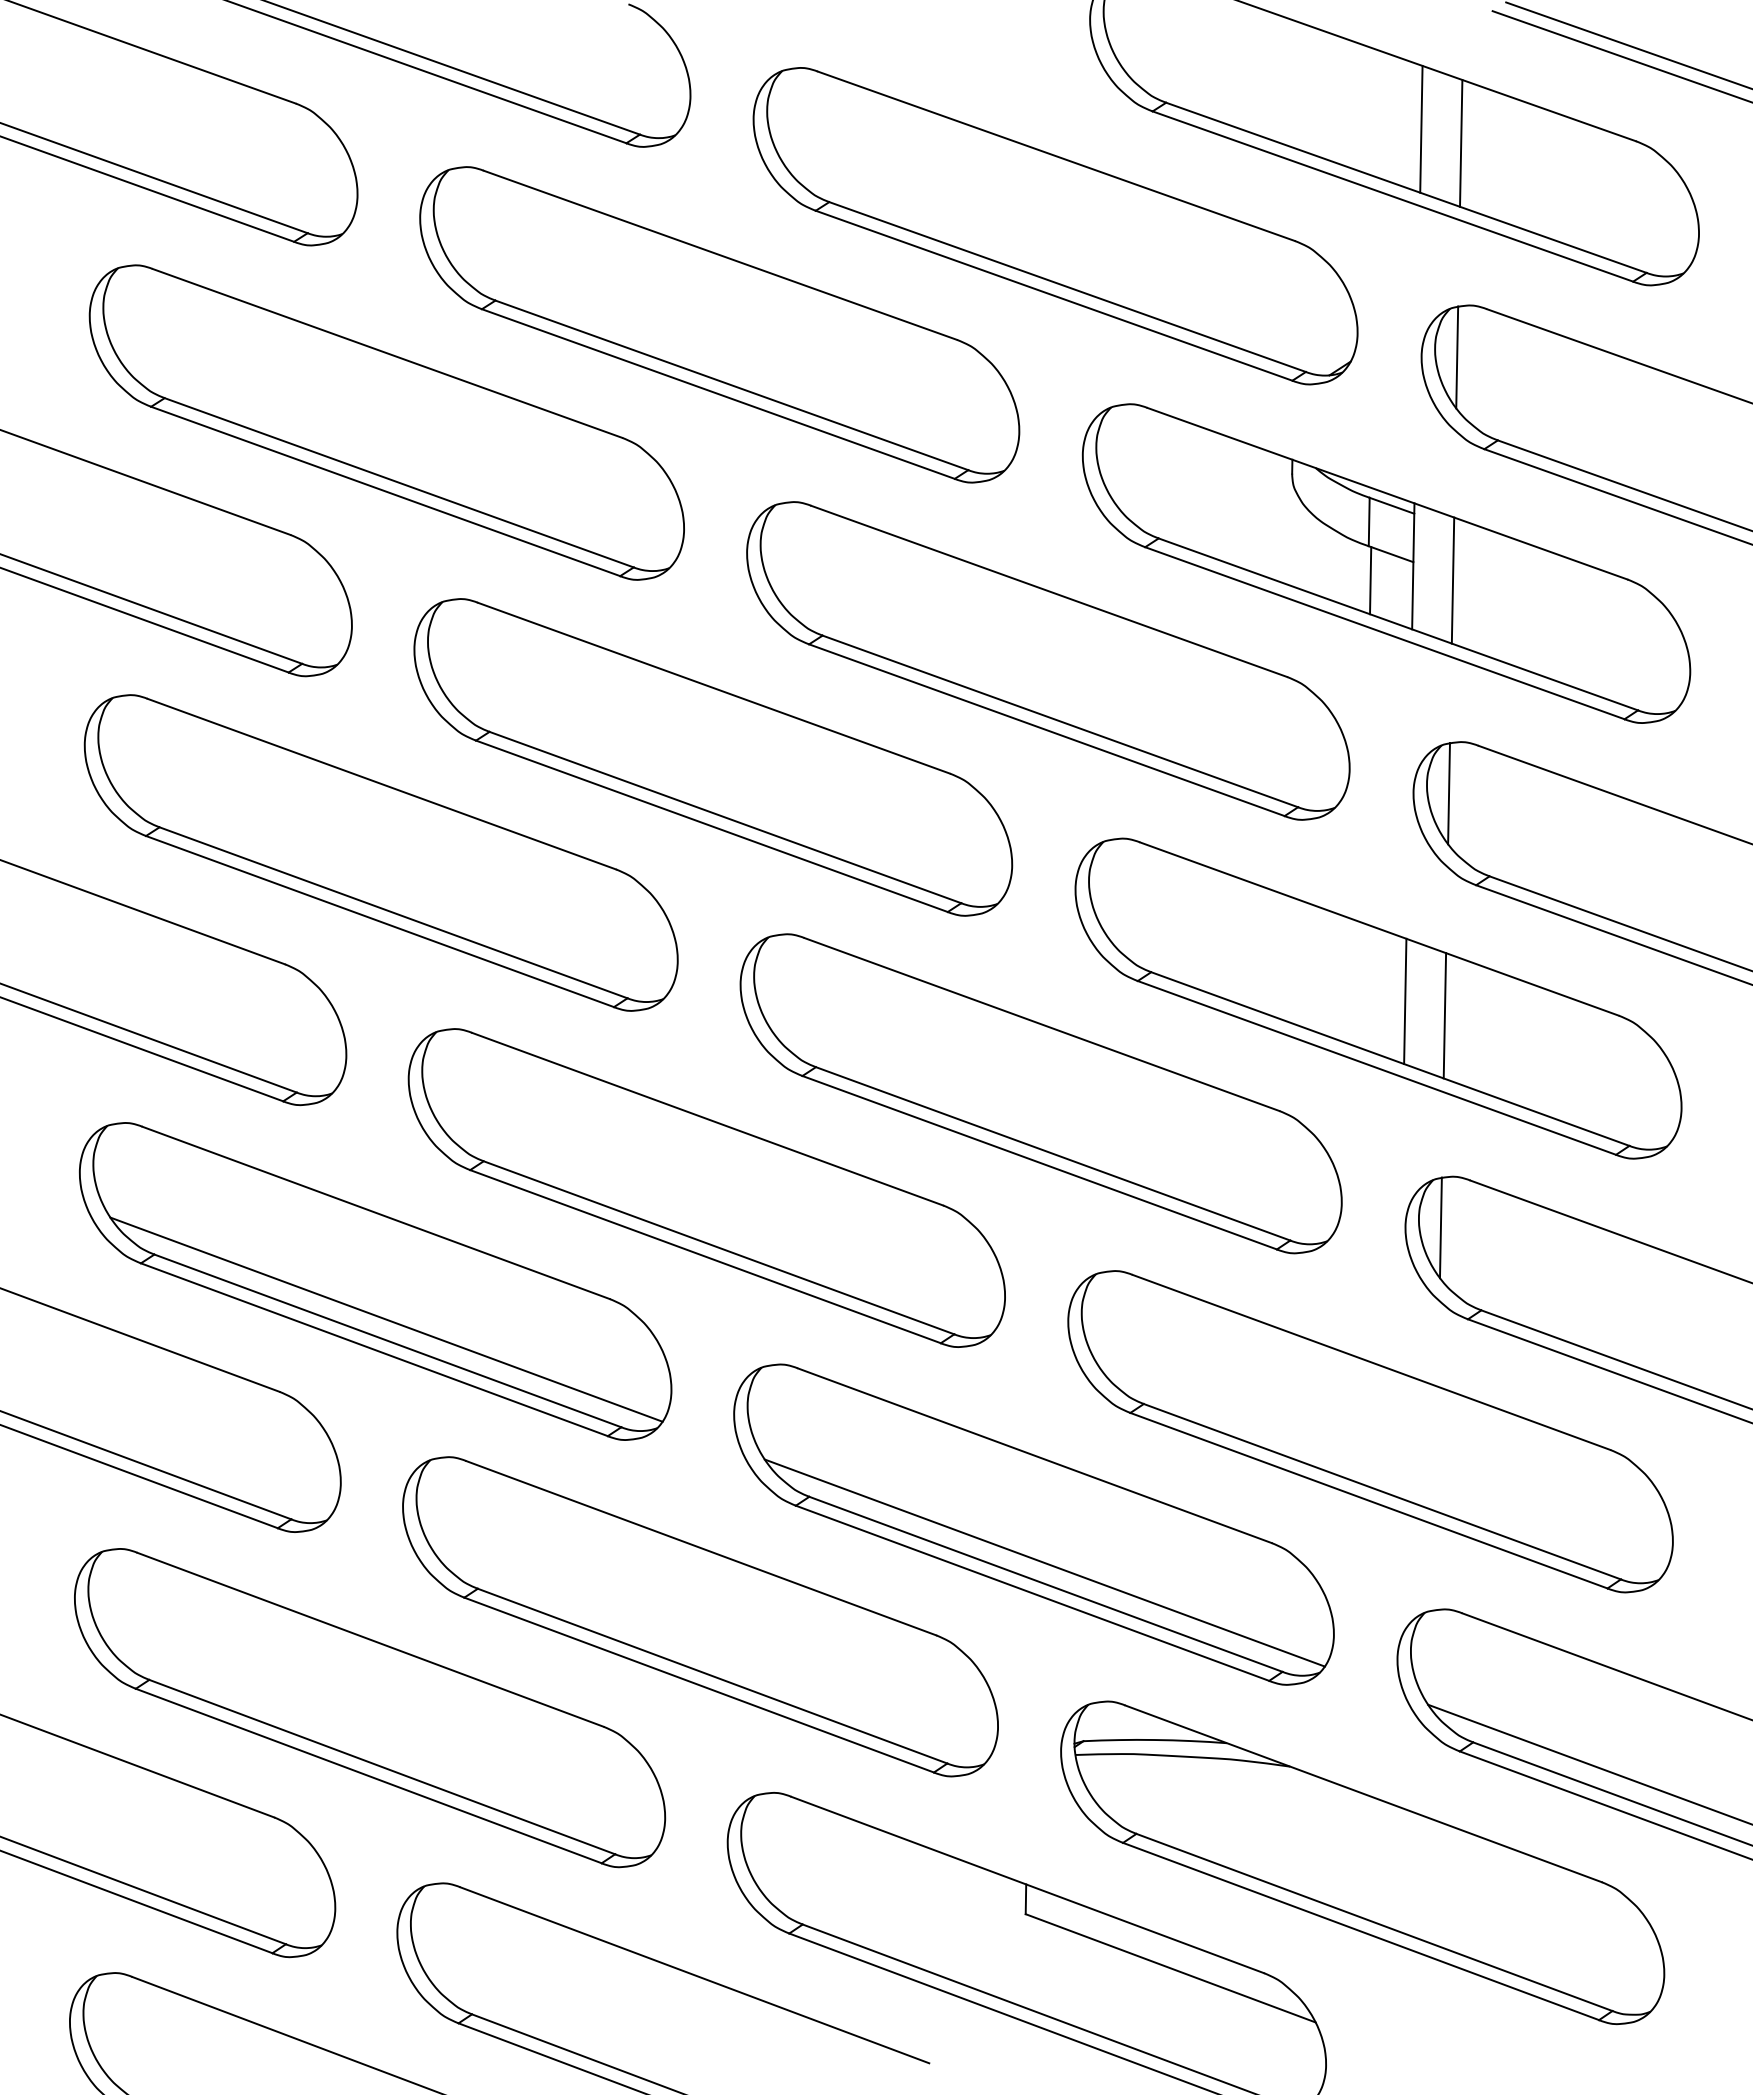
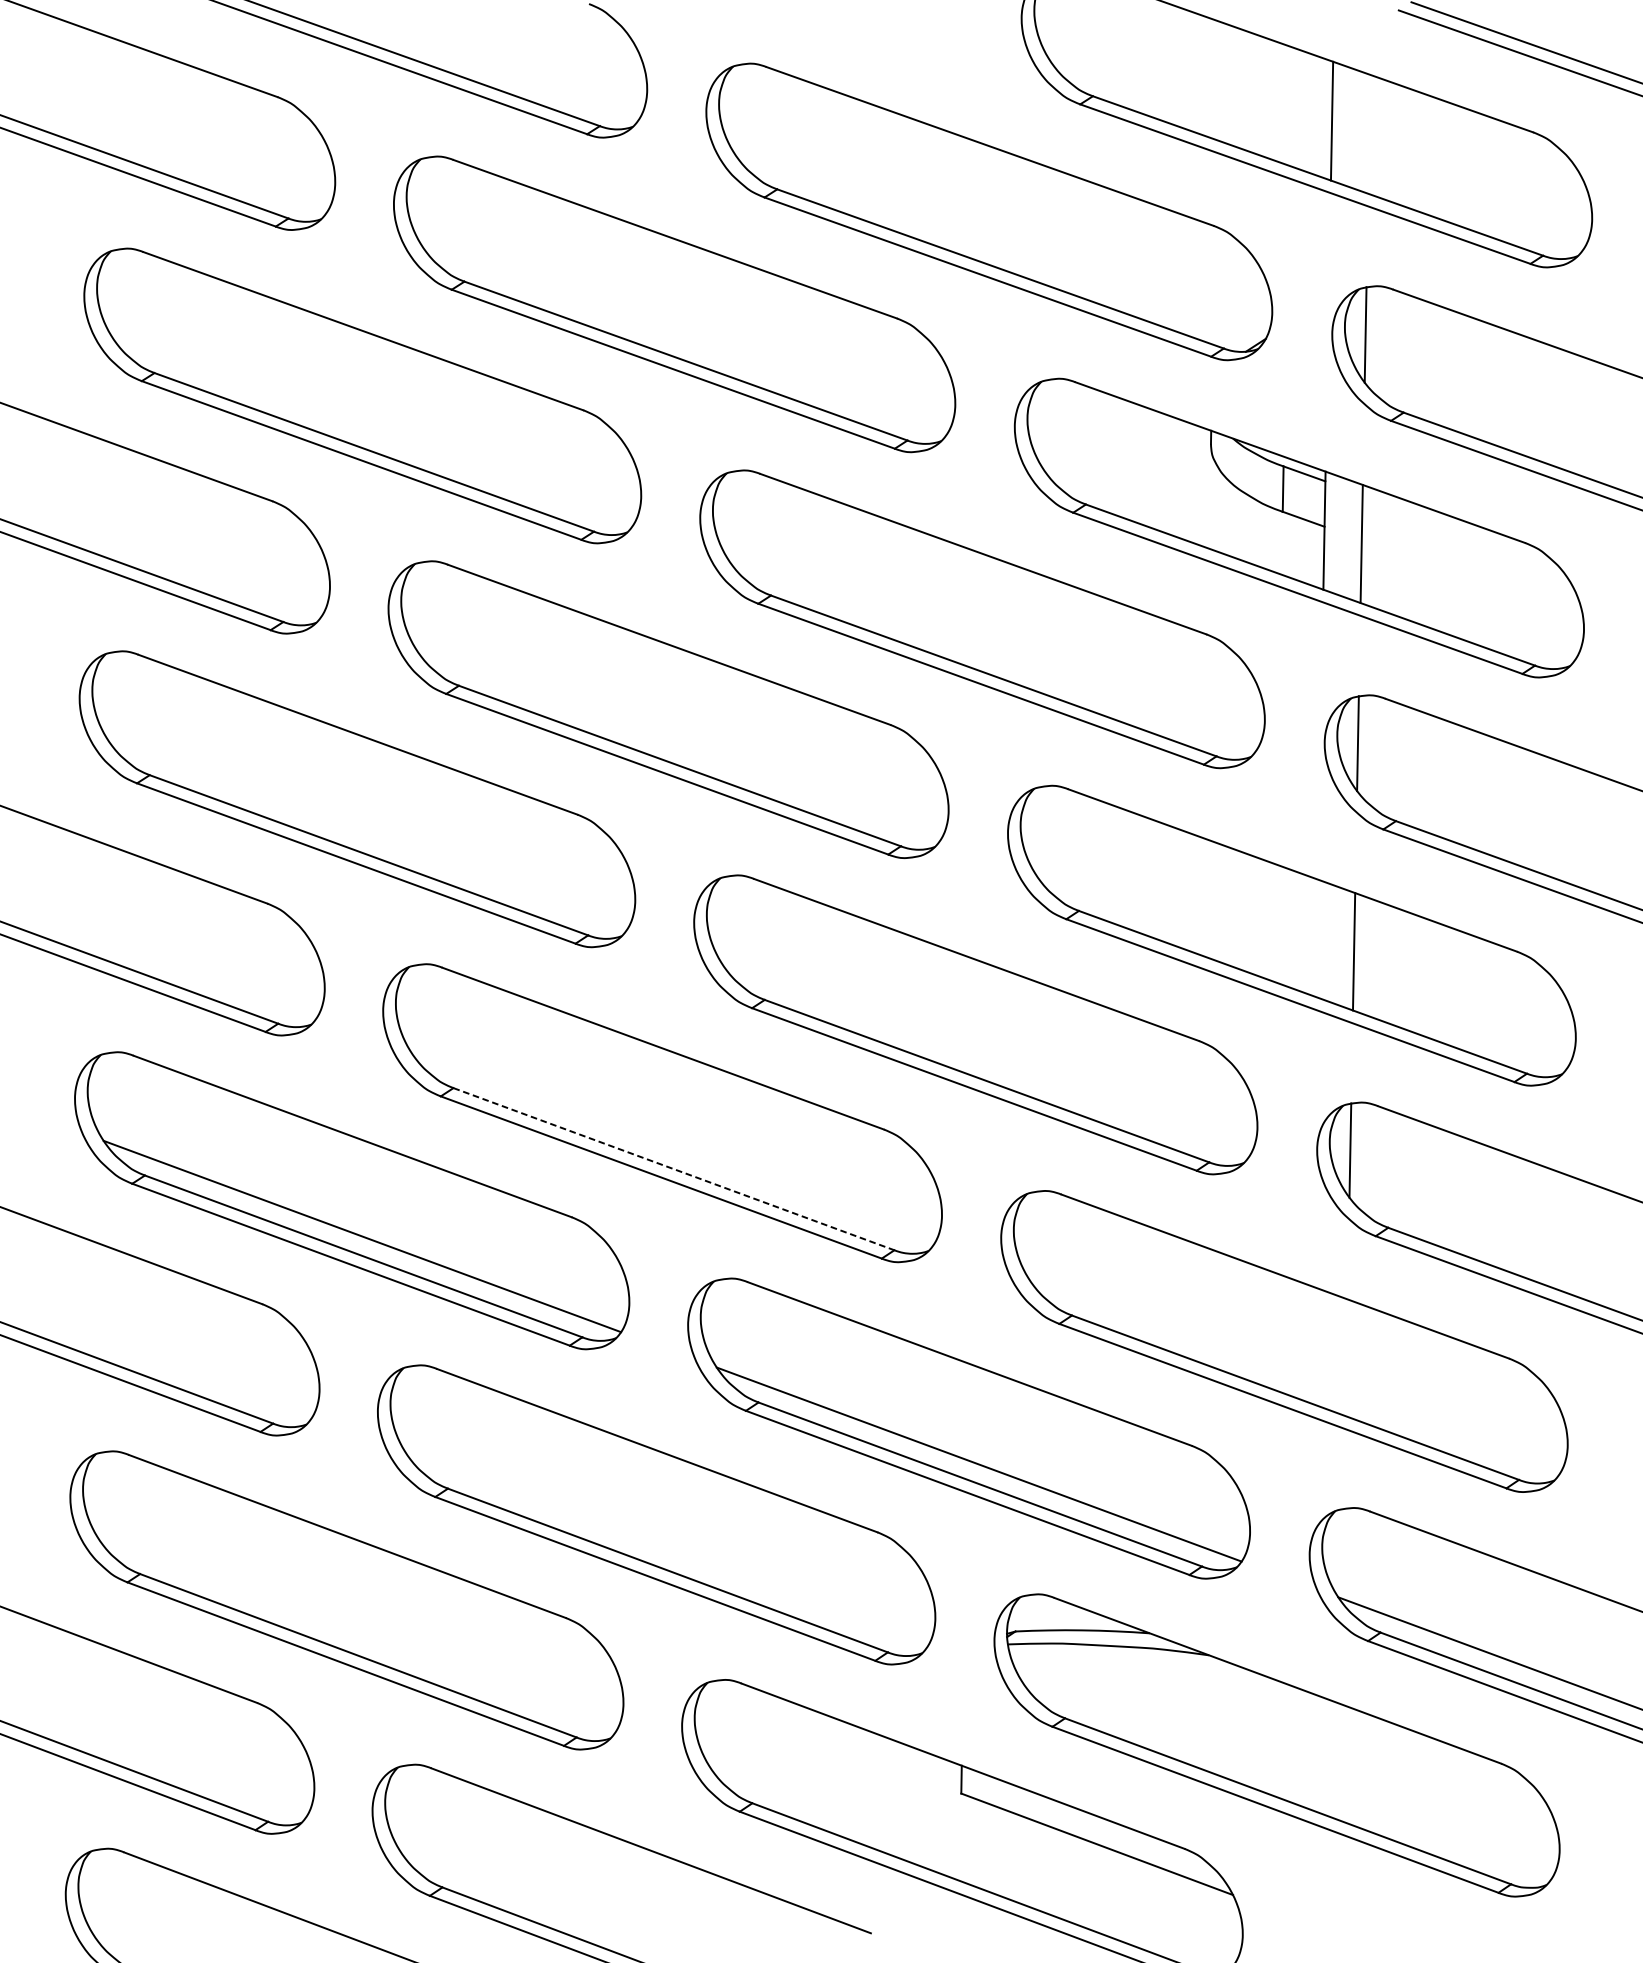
line: (1461, 142) -> (1369, 133), removed
line: (1370, 580) -> (1284, 543), removed
line: (1405, 1001) -> (1317, 938), removed
line: (719, 1247) -> (674, 1168), solid -> dashed

